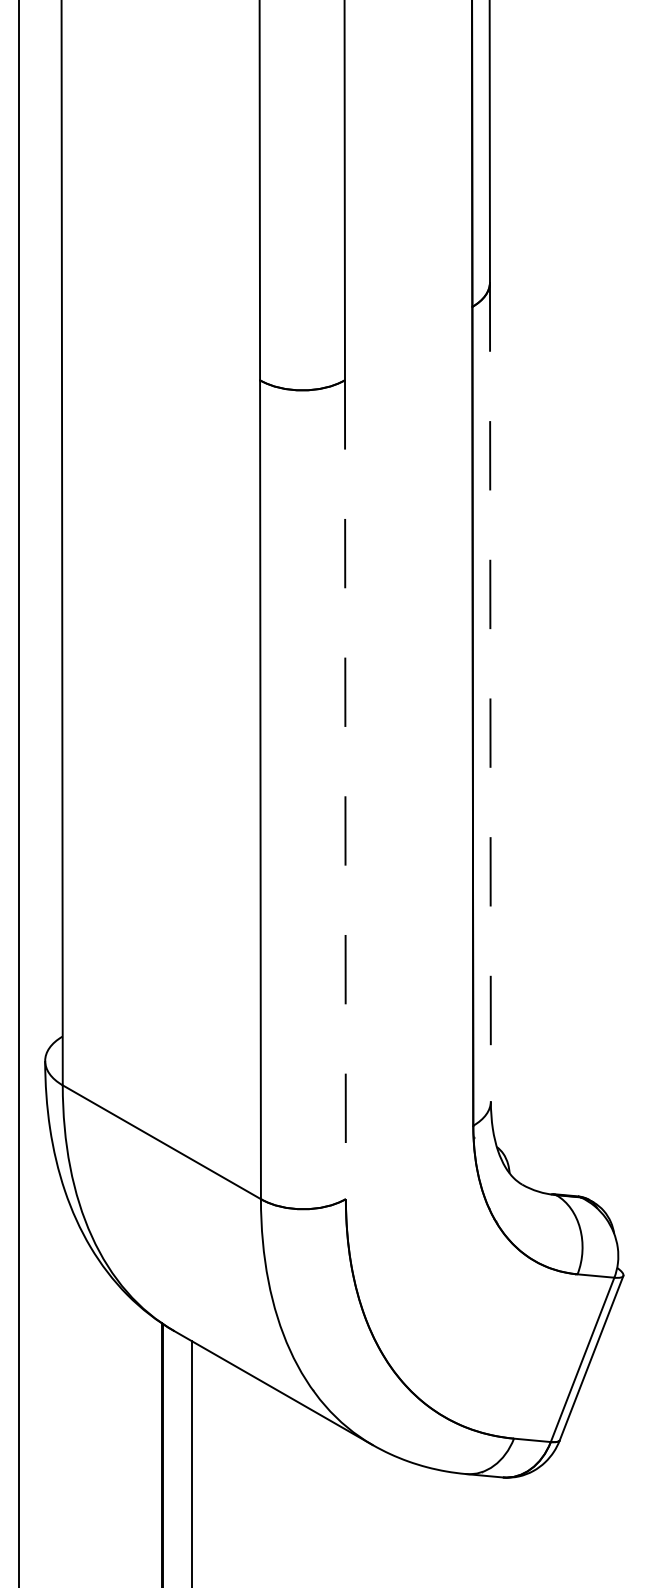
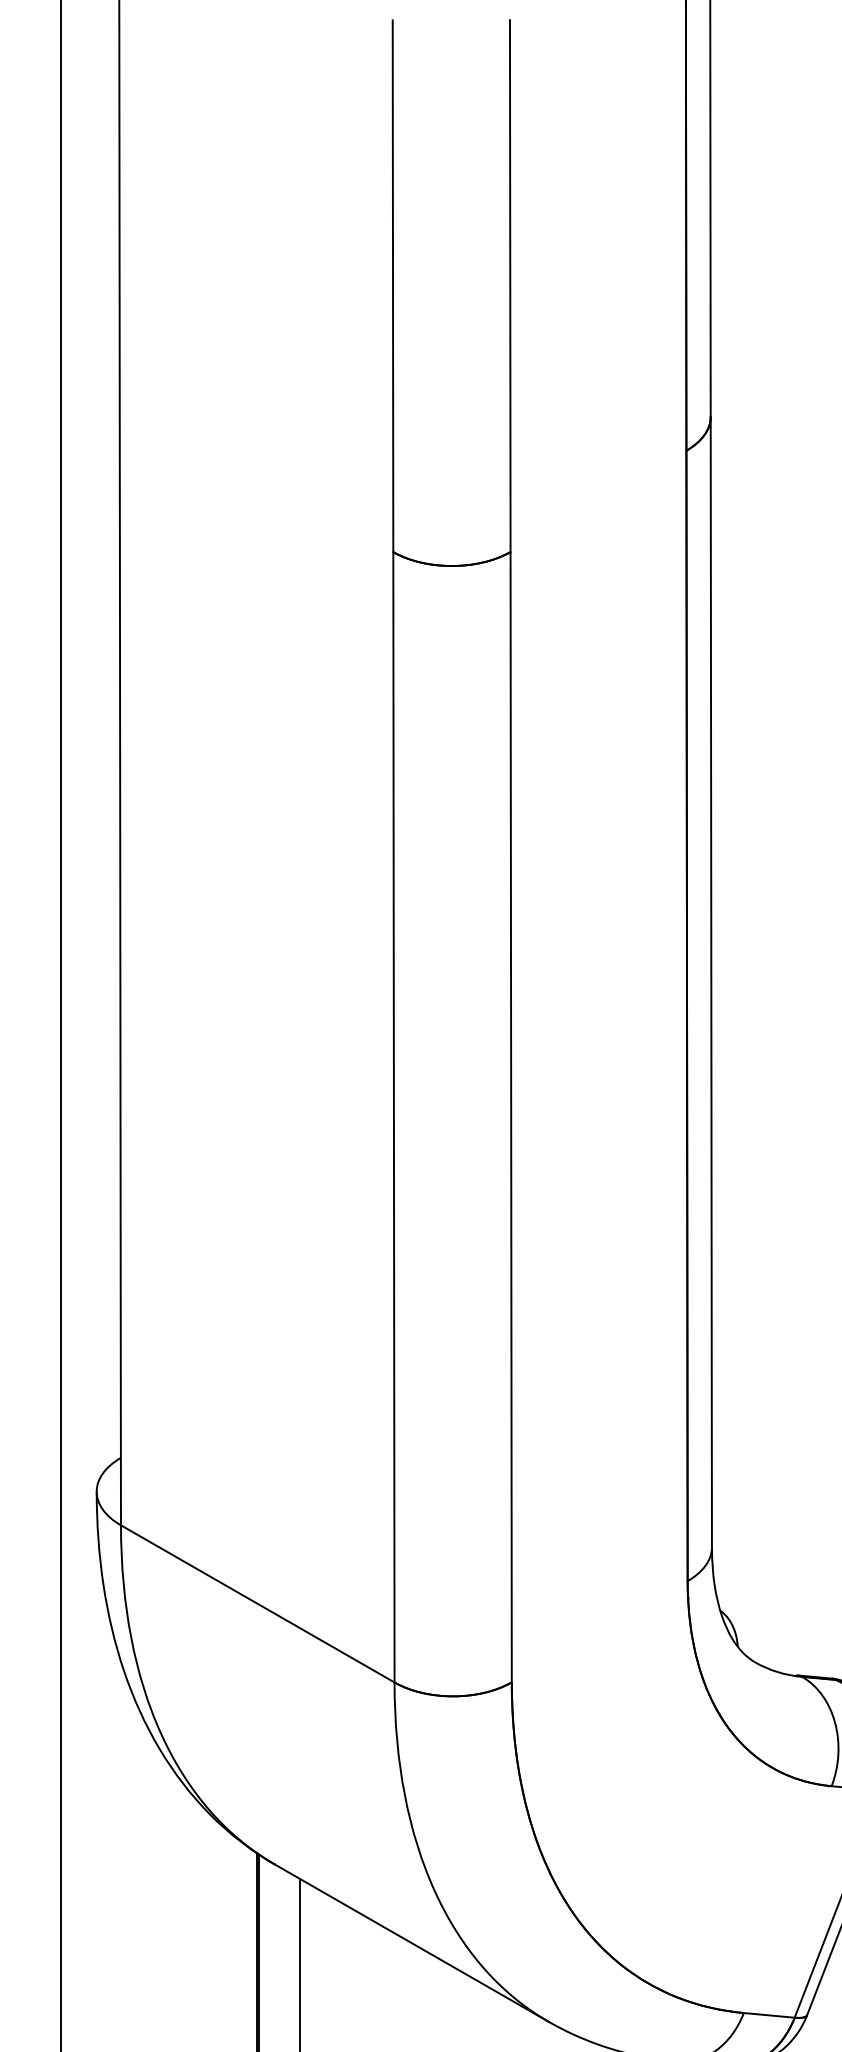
line: (490, 692) -> (711, 983), dashed -> solid
line: (345, 790) -> (511, 1118), dashed -> solid

